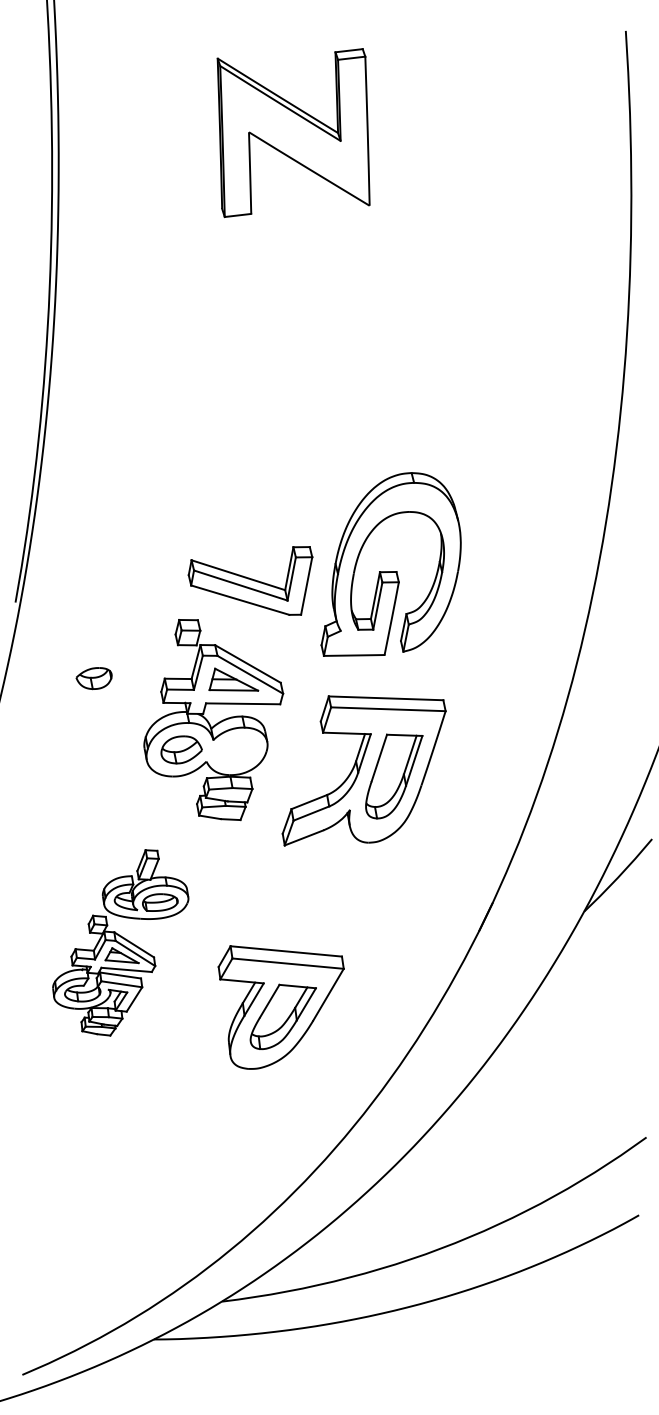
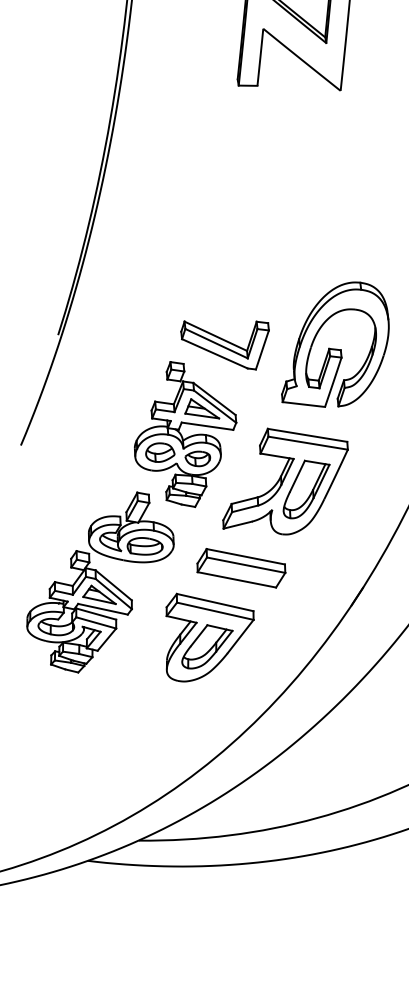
part: (390, 571) -> (336, 349), moved
part: (93, 678) -> (197, 458), moved
part: (316, 897) -> (241, 567), added
part: (120, 942) -> (100, 581), size x1.43

